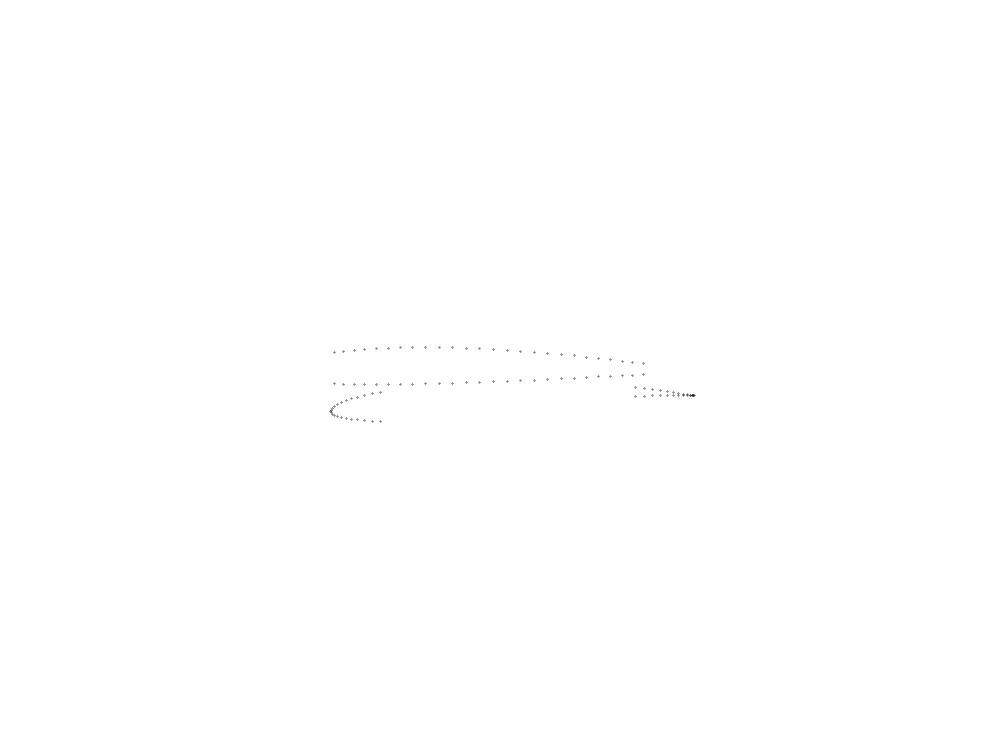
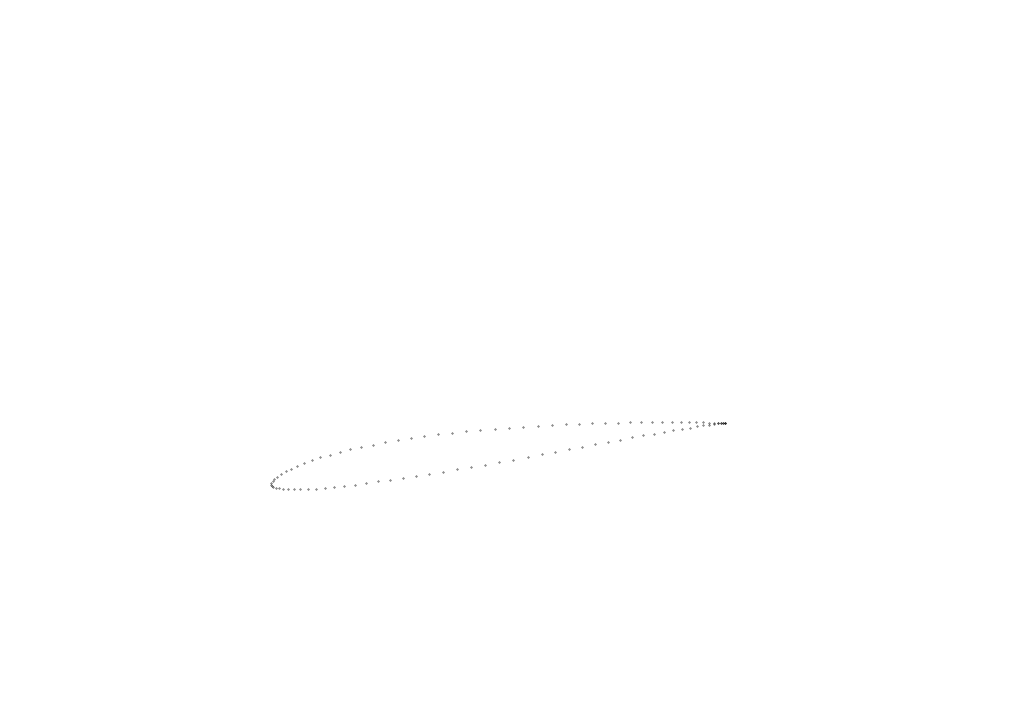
part: (664, 391) -> (694, 422), moved
part: (351, 399) -> (291, 469), moved

